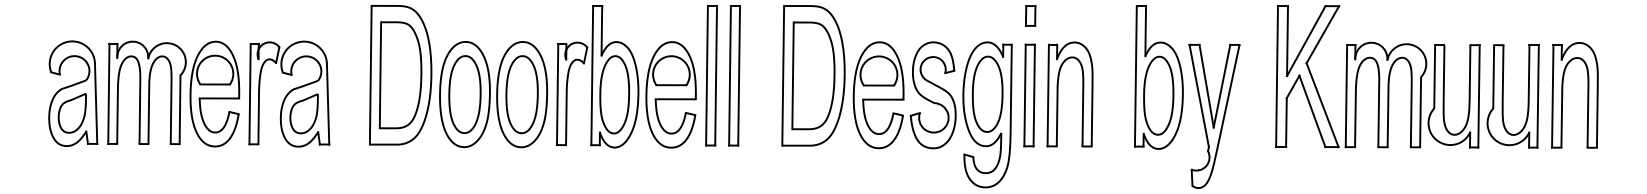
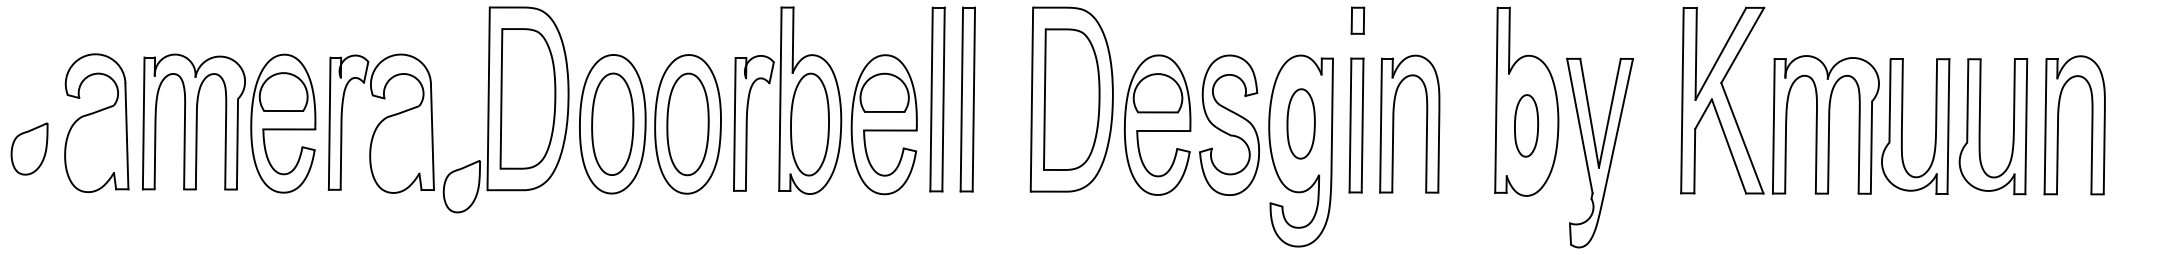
part: (987, 93) -> (1300, 123), size x0.7
part: (1158, 95) -> (1526, 125), size x0.6
part: (72, 112) -> (29, 148), moved
part: (303, 113) -> (461, 186), moved

